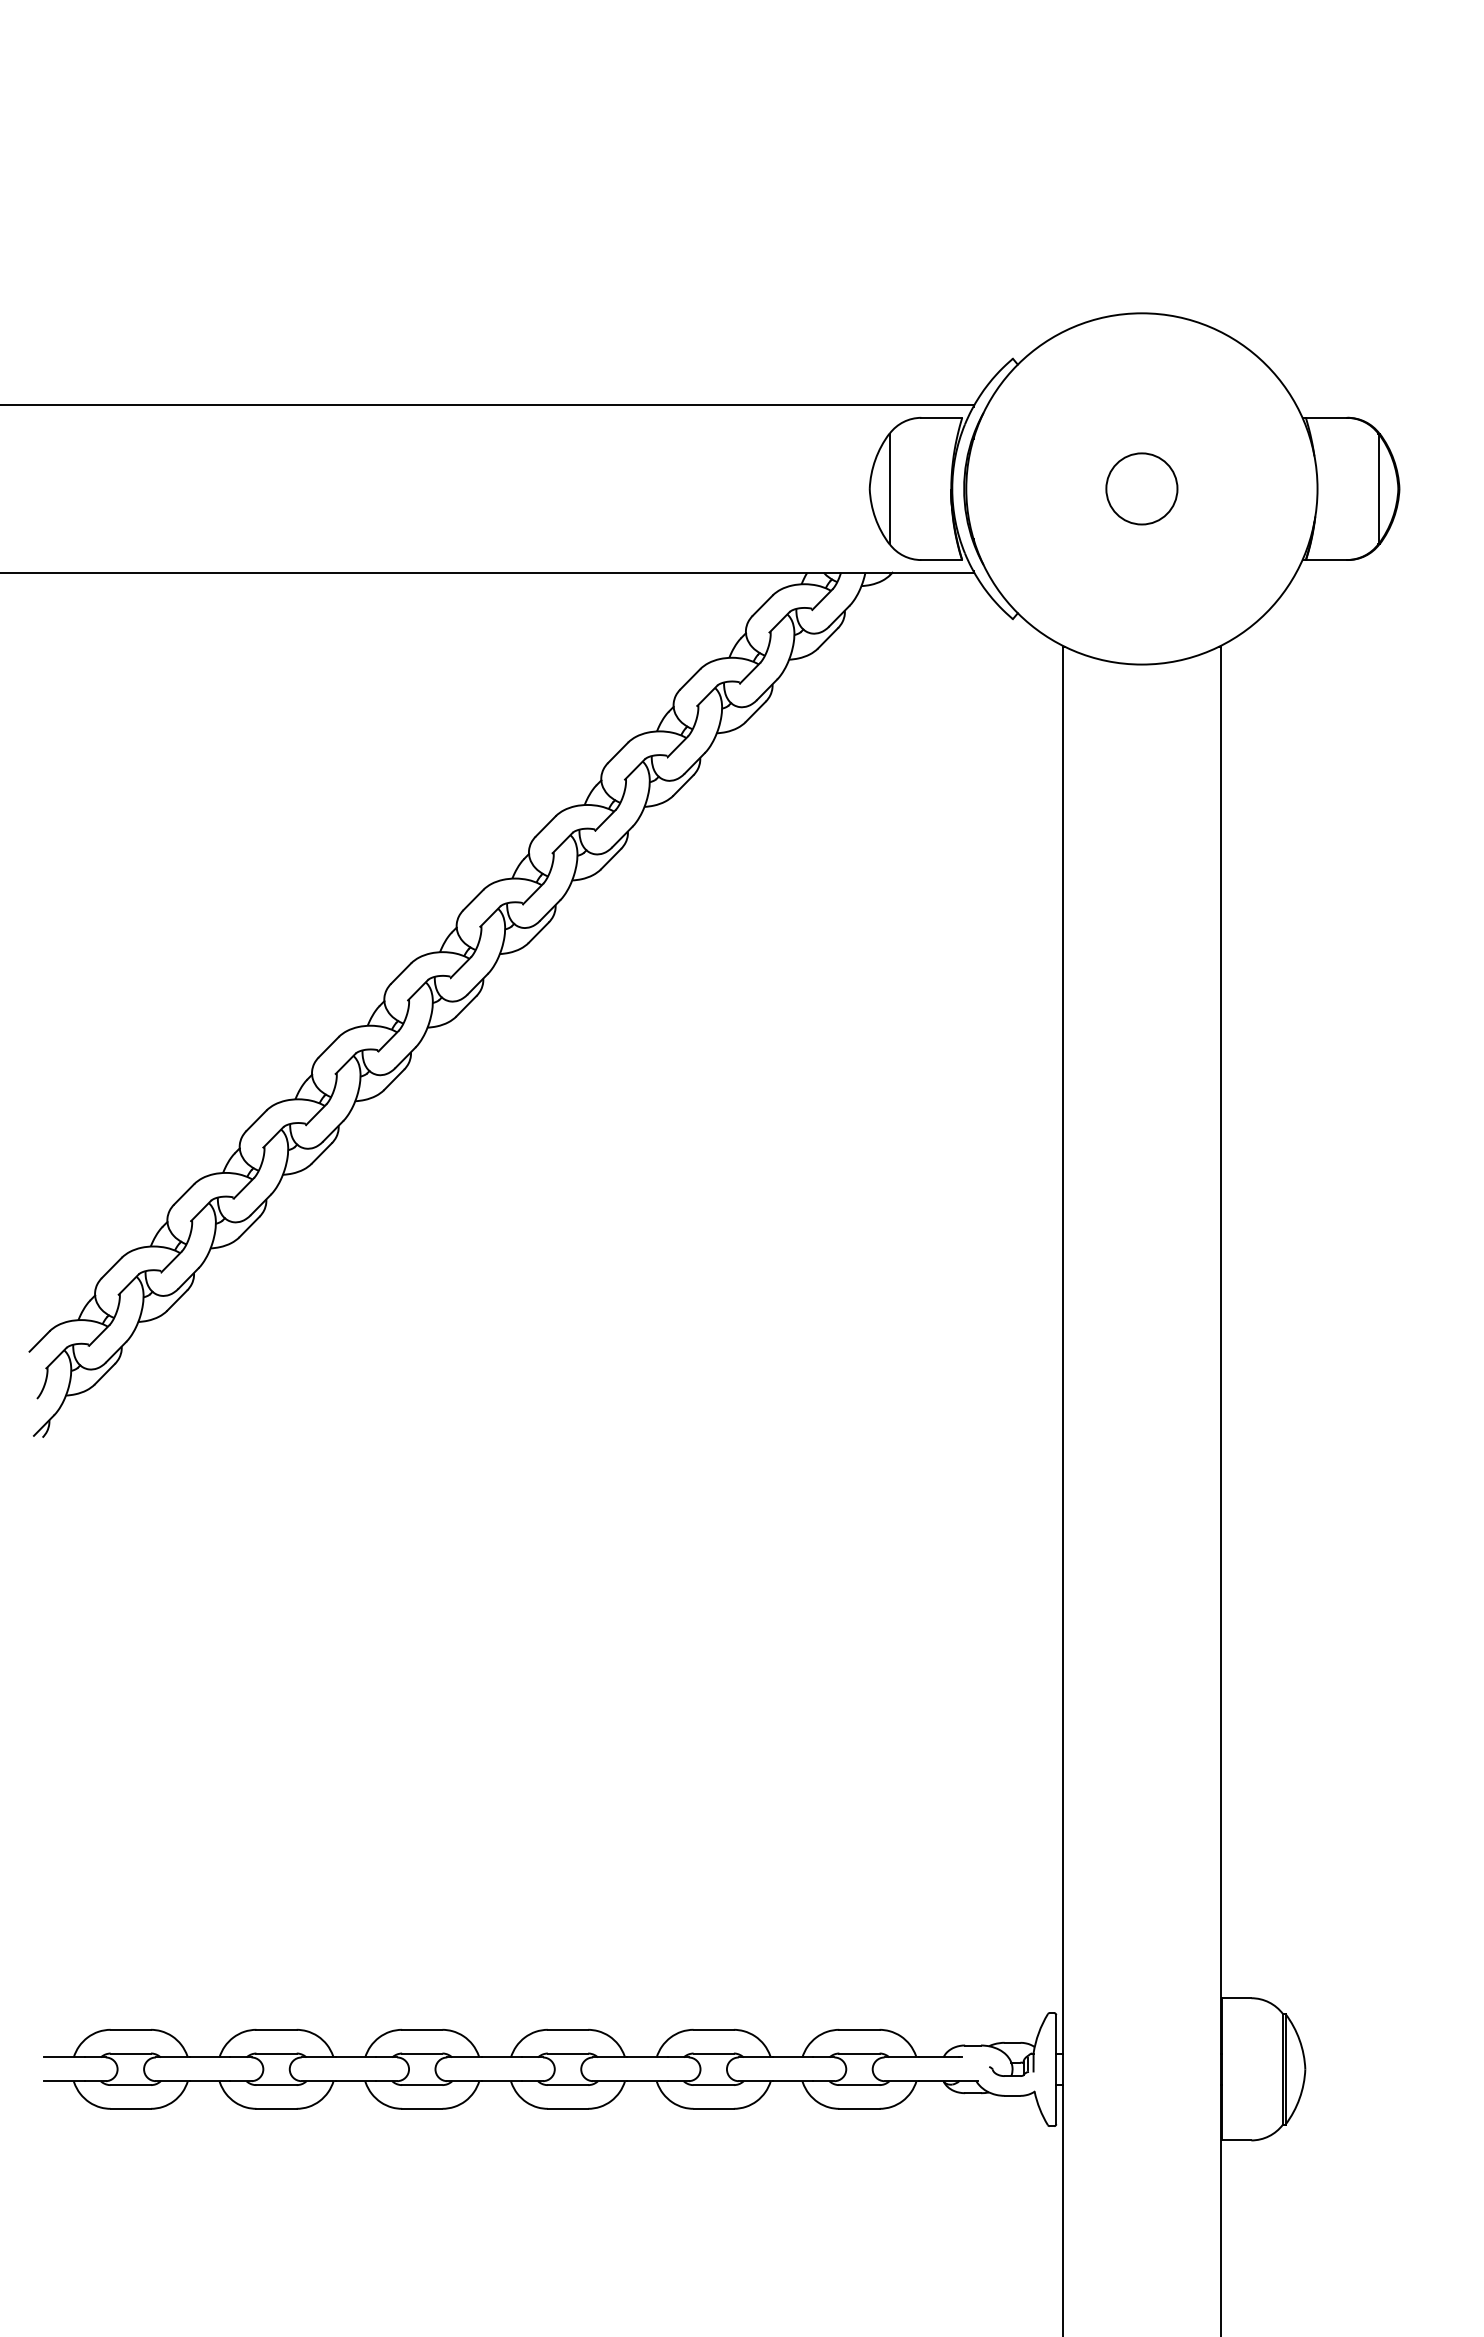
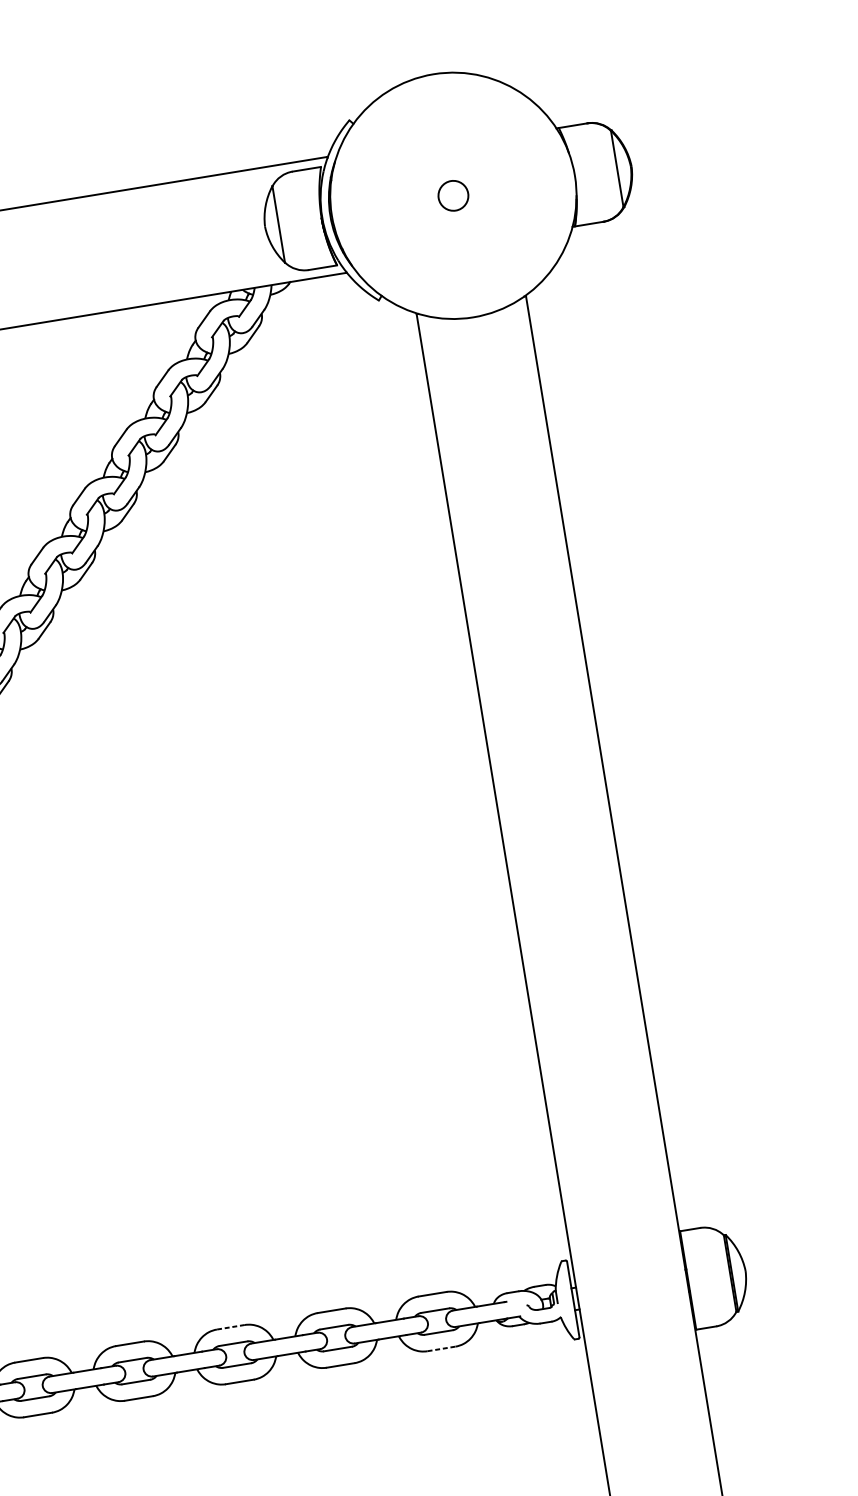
circle: (1141, 488) -> (453, 195), size x0.6
line: (567, 2029) -> (230, 1327), solid -> dashed
line: (859, 2108) -> (441, 1348), solid -> dashed

